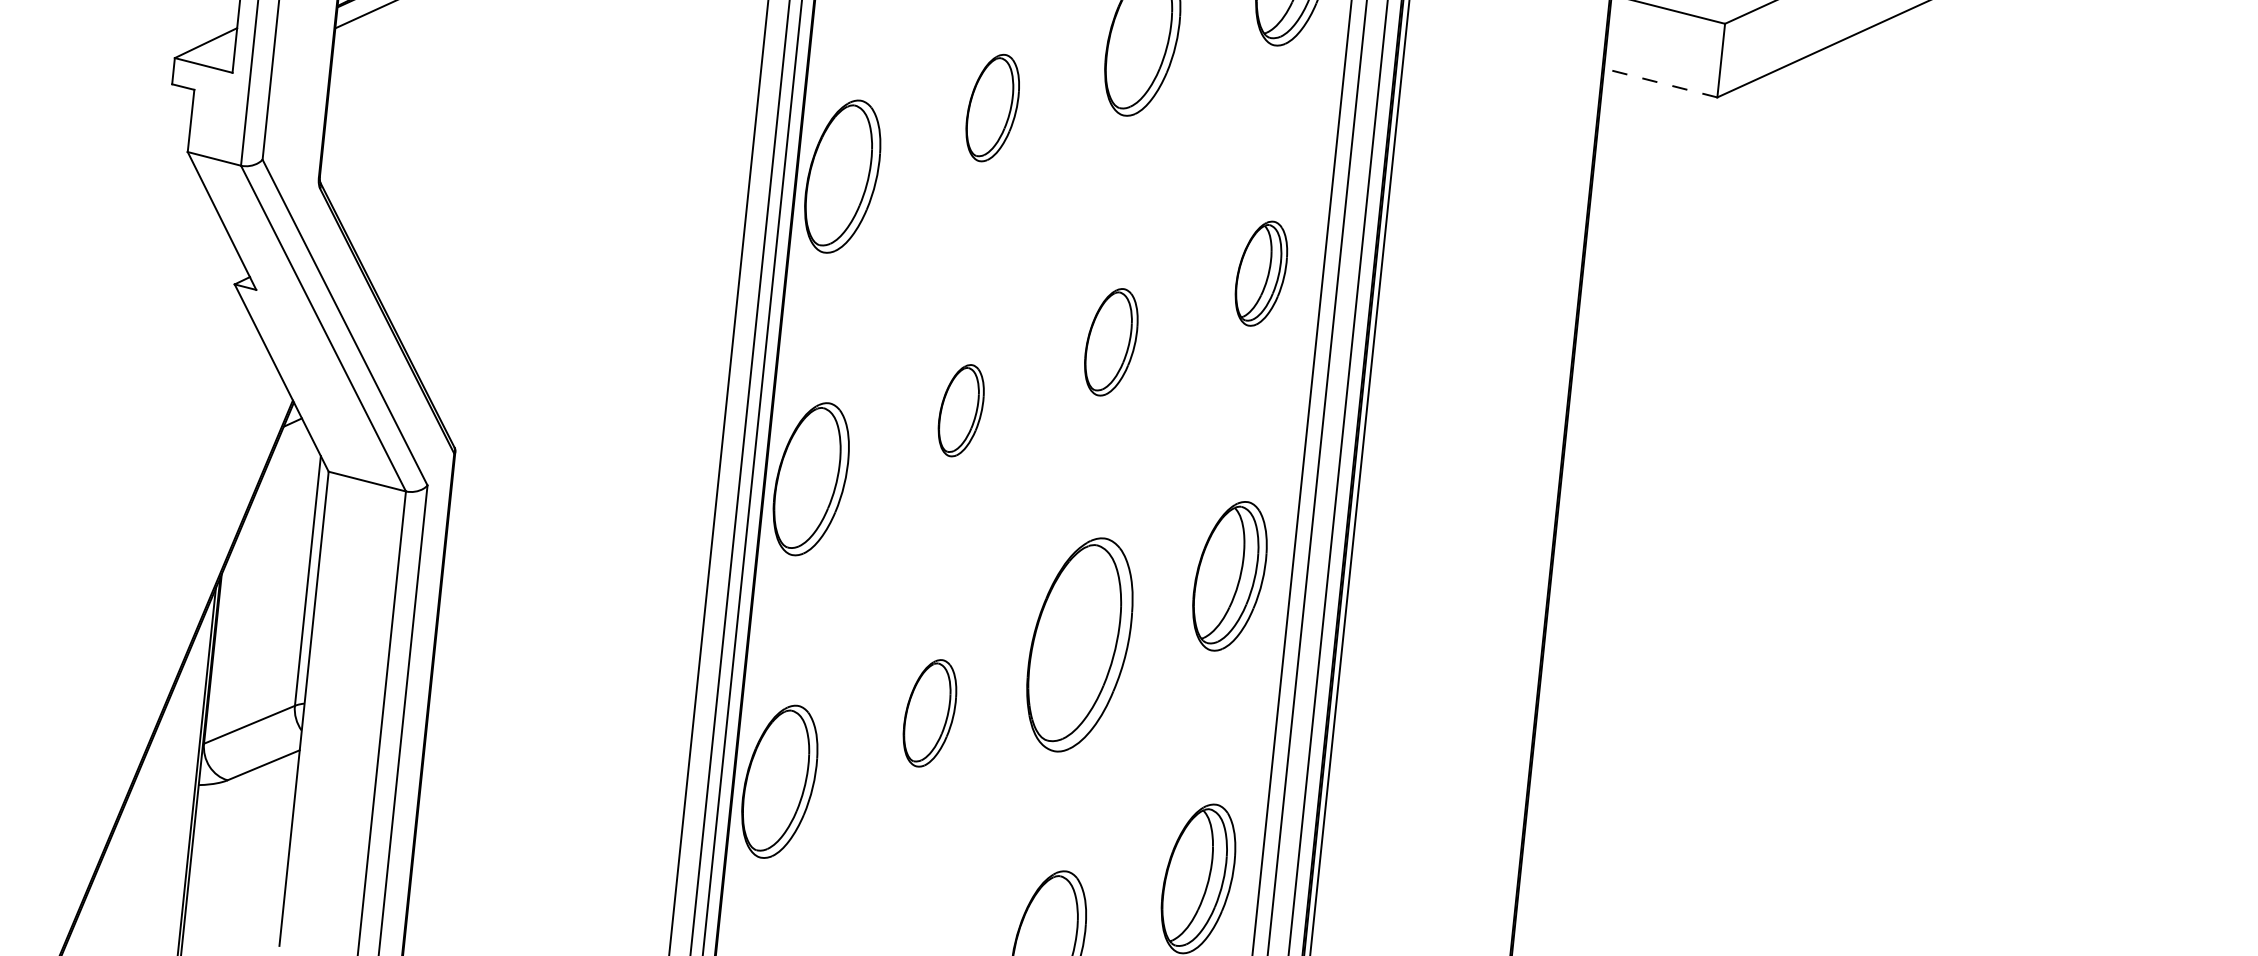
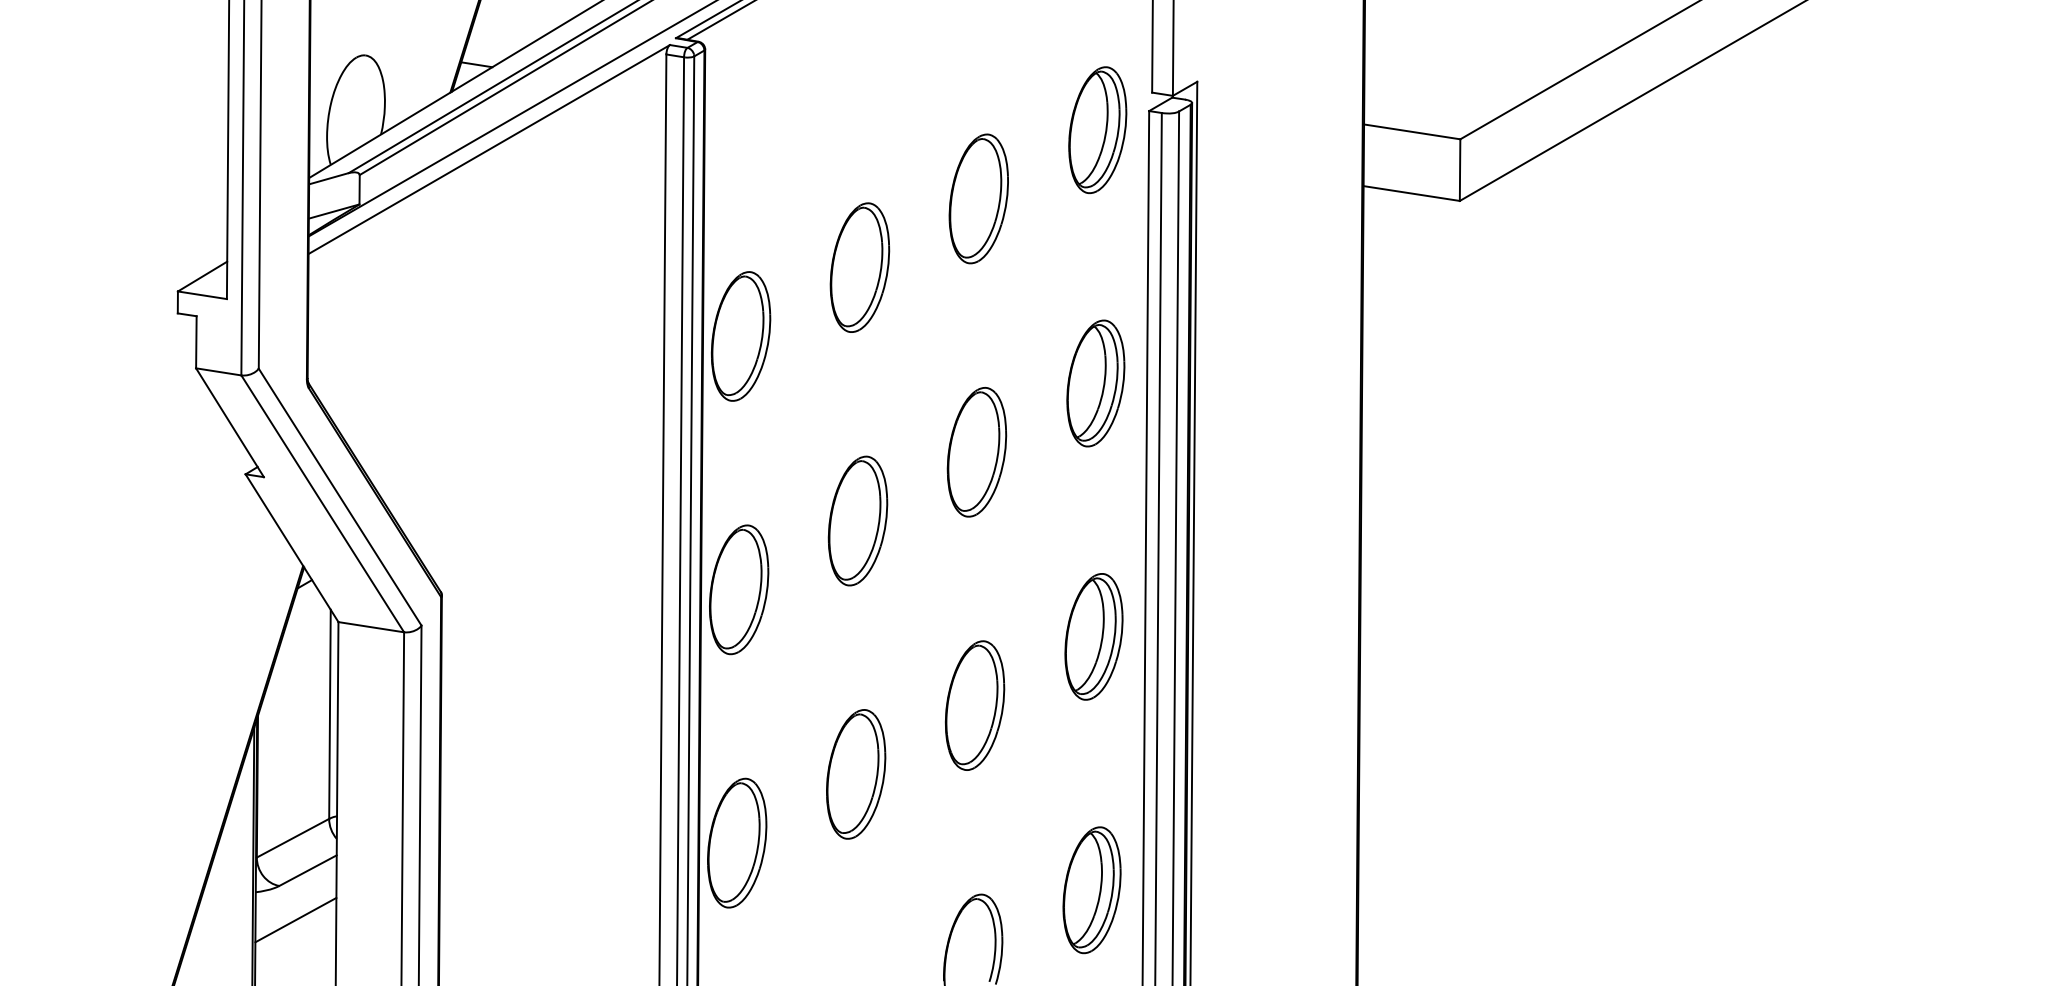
line: (1660, 82) -> (1411, 193), dashed -> solid
part: (992, 107) -> (859, 267), size x1.43
part: (1260, 273) -> (1095, 383), size x1.43
part: (1110, 342) -> (976, 452), size x1.43
part: (960, 410) -> (857, 520), size x1.67
part: (1079, 644) -> (974, 705), size x0.71
part: (930, 713) -> (856, 774), size x1.43
line: (243, 822) -> (295, 919), added

